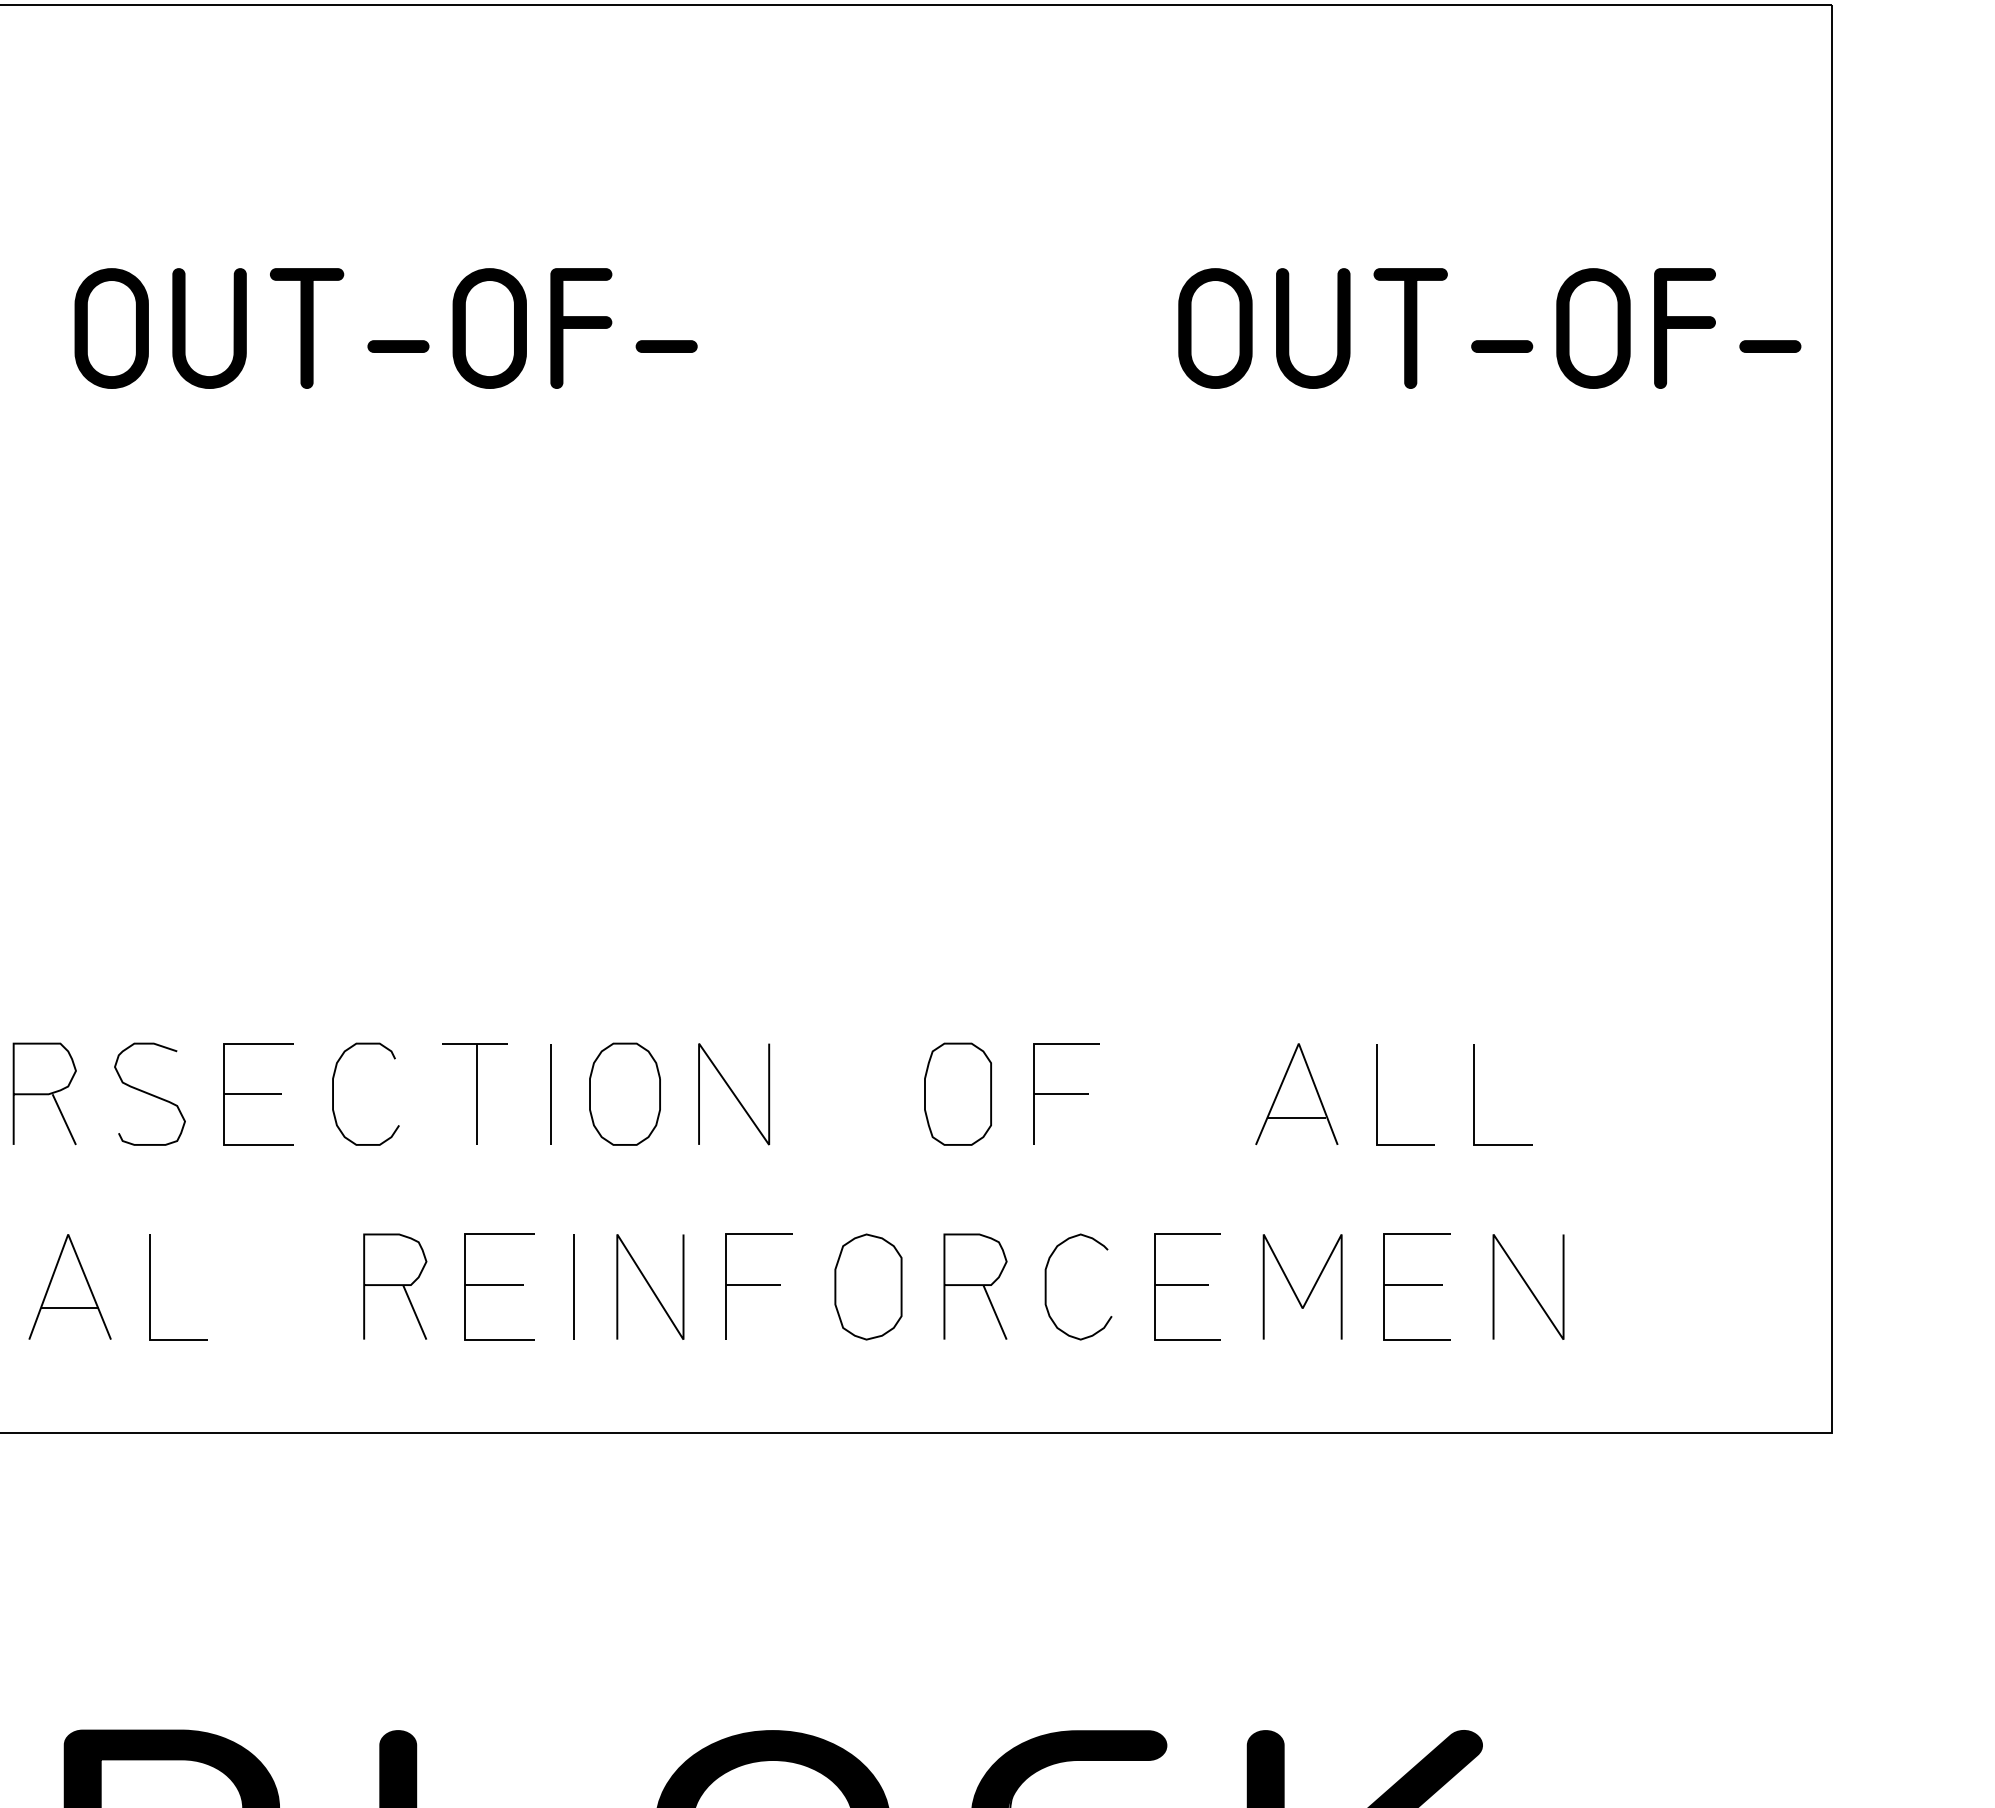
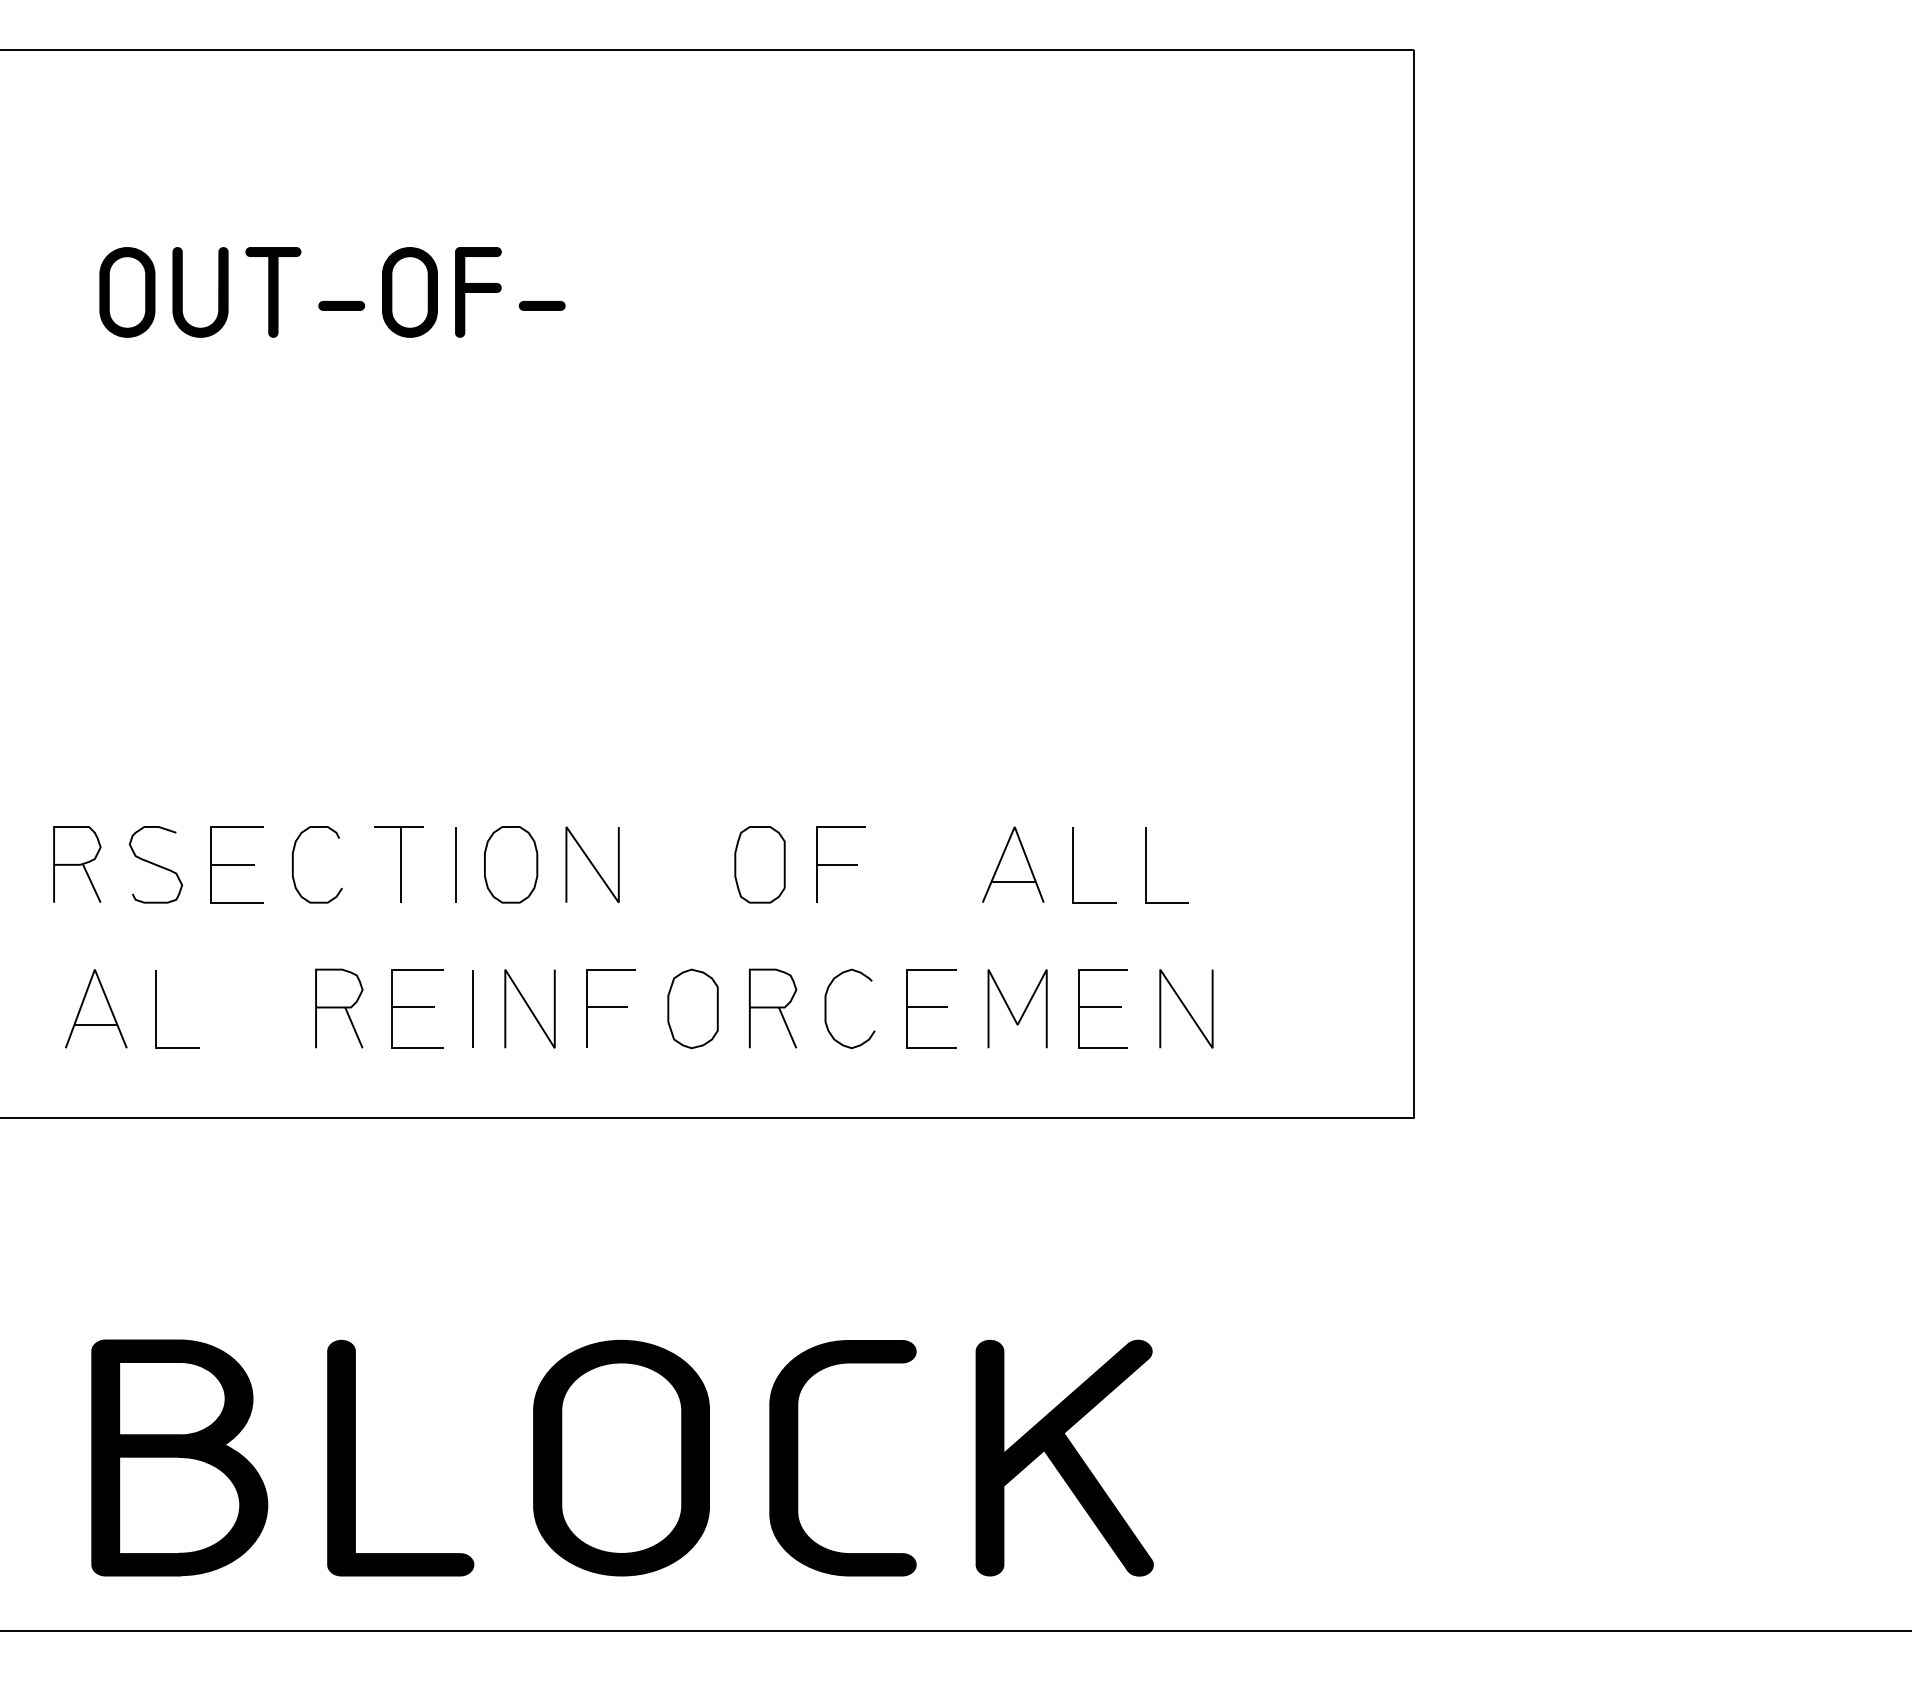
part: (1489, 340) -> (1157, 301), removed

